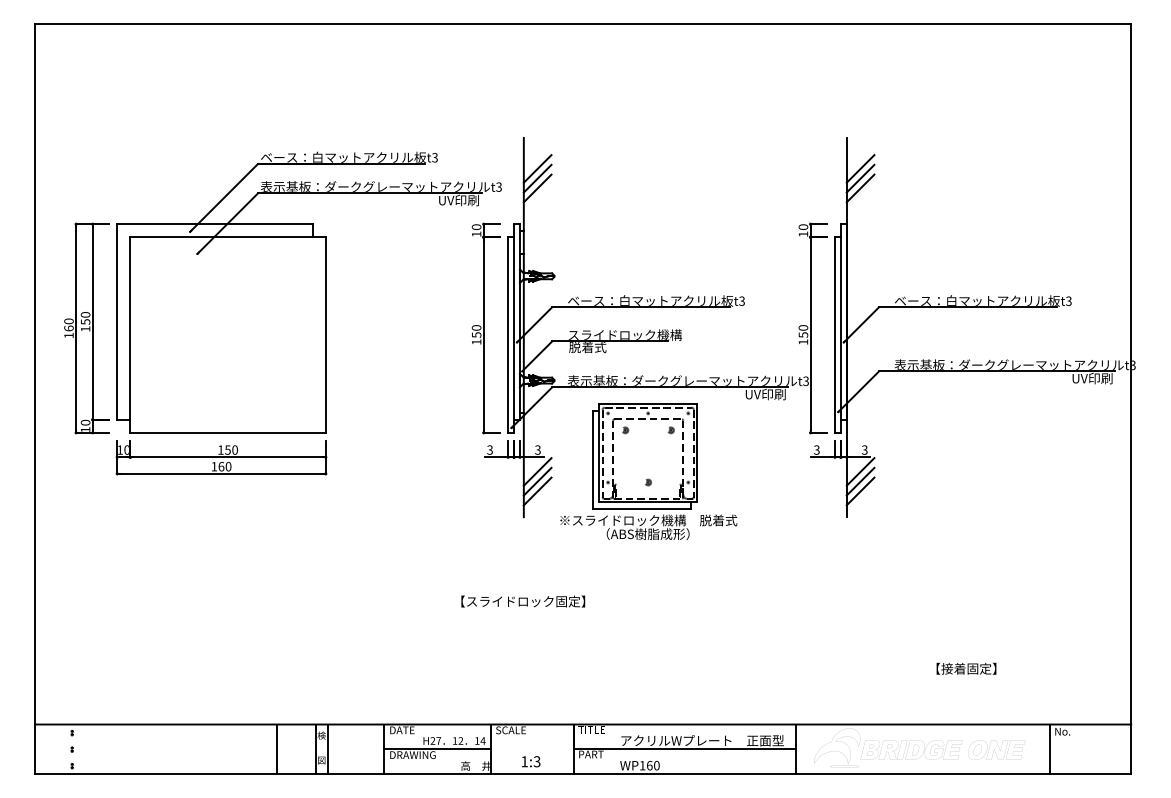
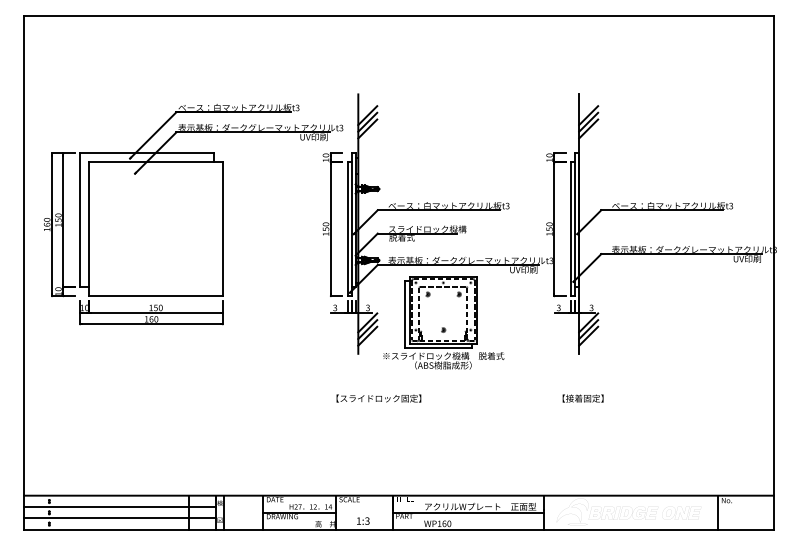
text: (522, 601) -> (378, 398), moved
text: (965, 668) -> (582, 398), moved
line: (176, 740) -> (120, 506), added
line: (176, 757) -> (120, 518), added

